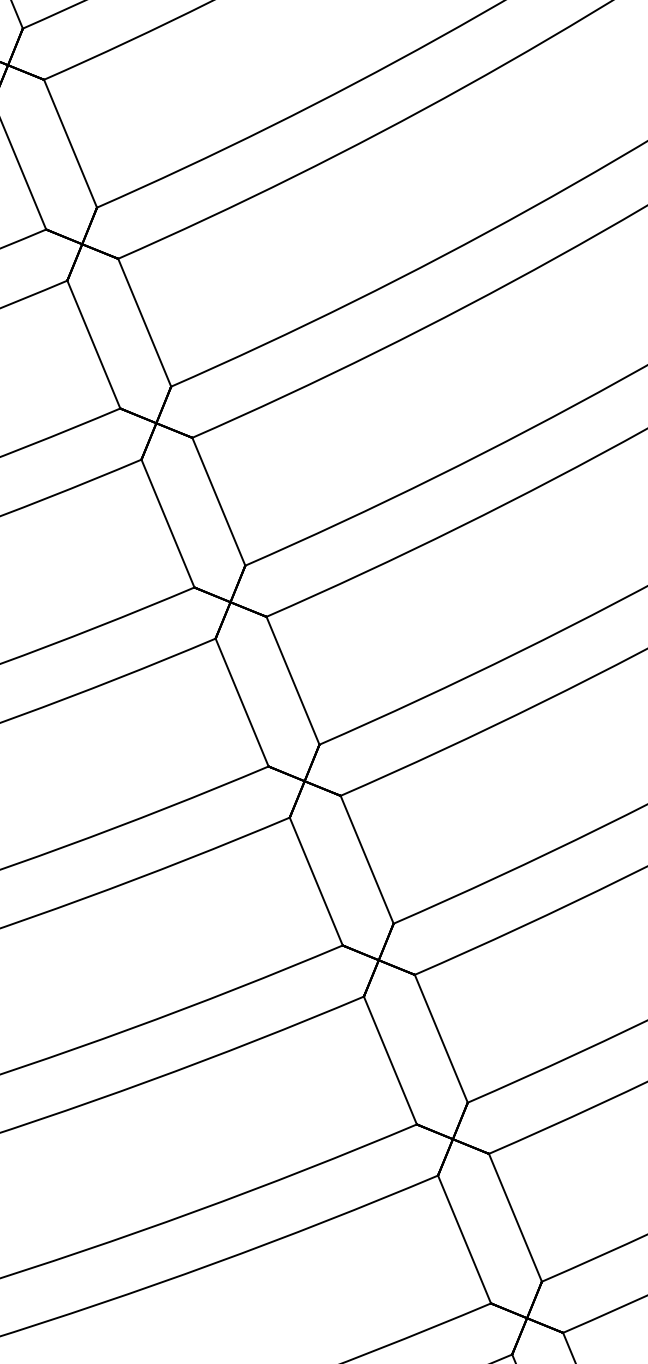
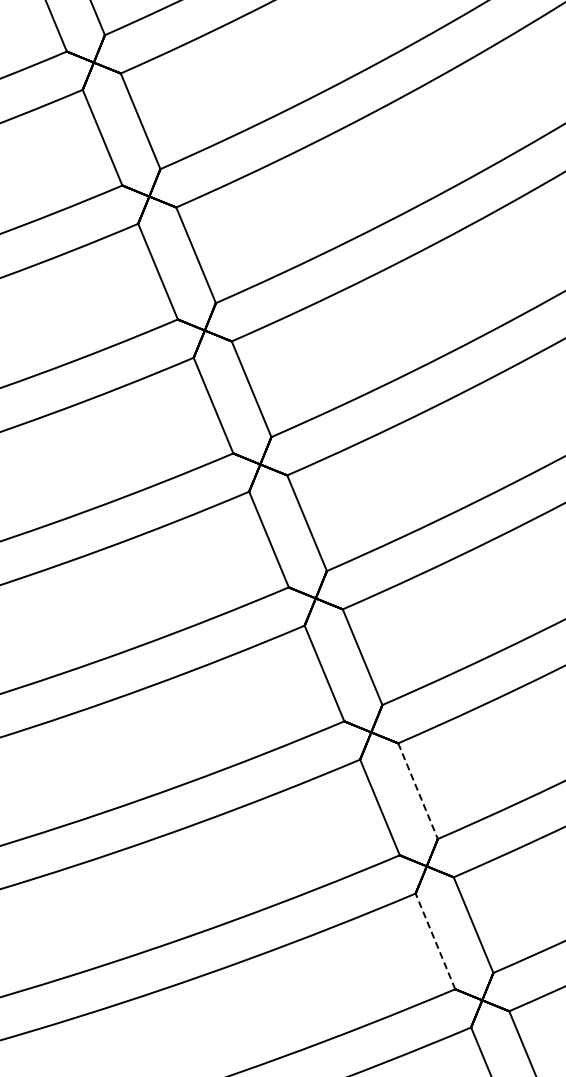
line: (441, 1039) -> (418, 791), solid -> dashed
line: (464, 1239) -> (435, 941), solid -> dashed

